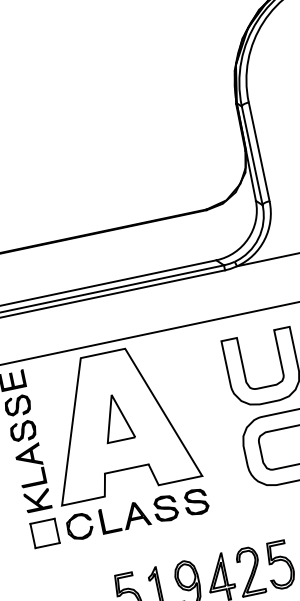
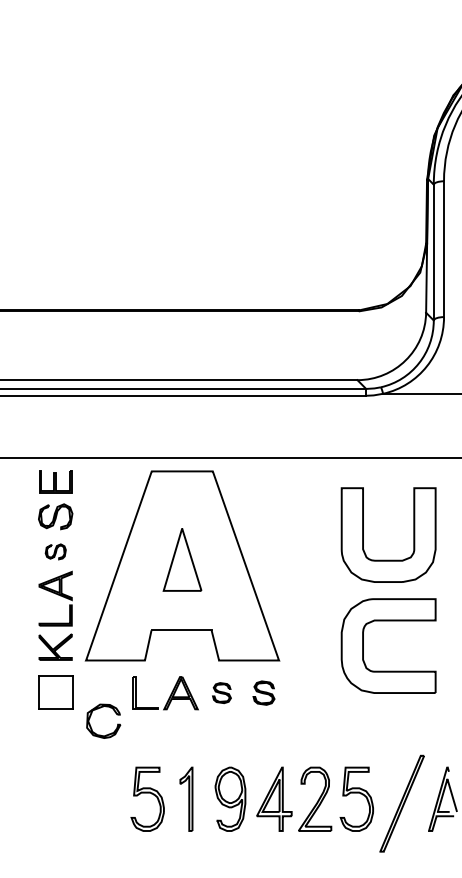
part: (23, 431) -> (55, 551), size x0.6
part: (195, 501) -> (263, 692), size x0.7
part: (165, 508) -> (221, 692), size x0.6
part: (74, 518) -> (98, 709), moved

